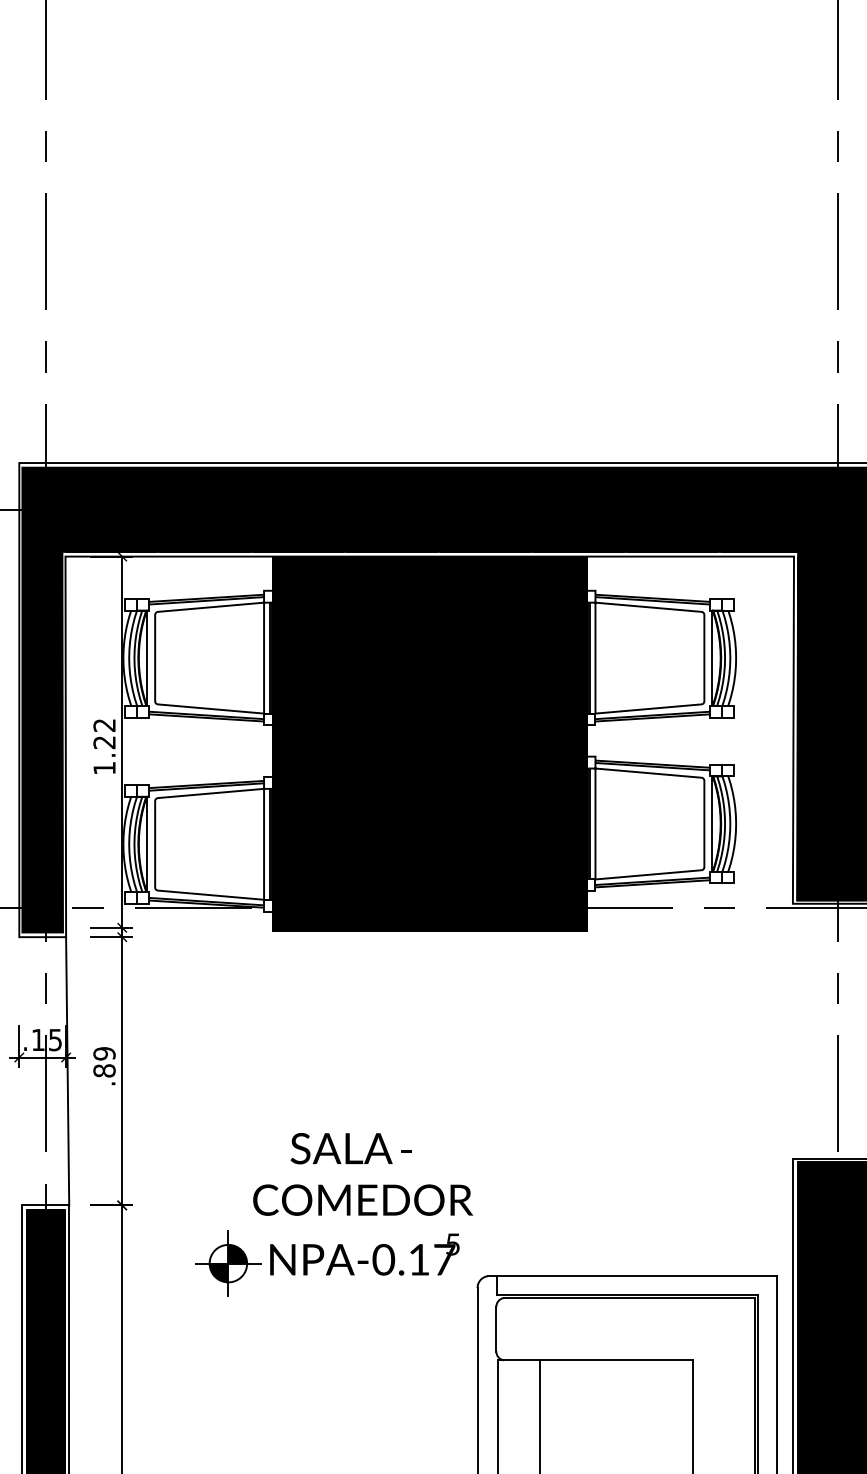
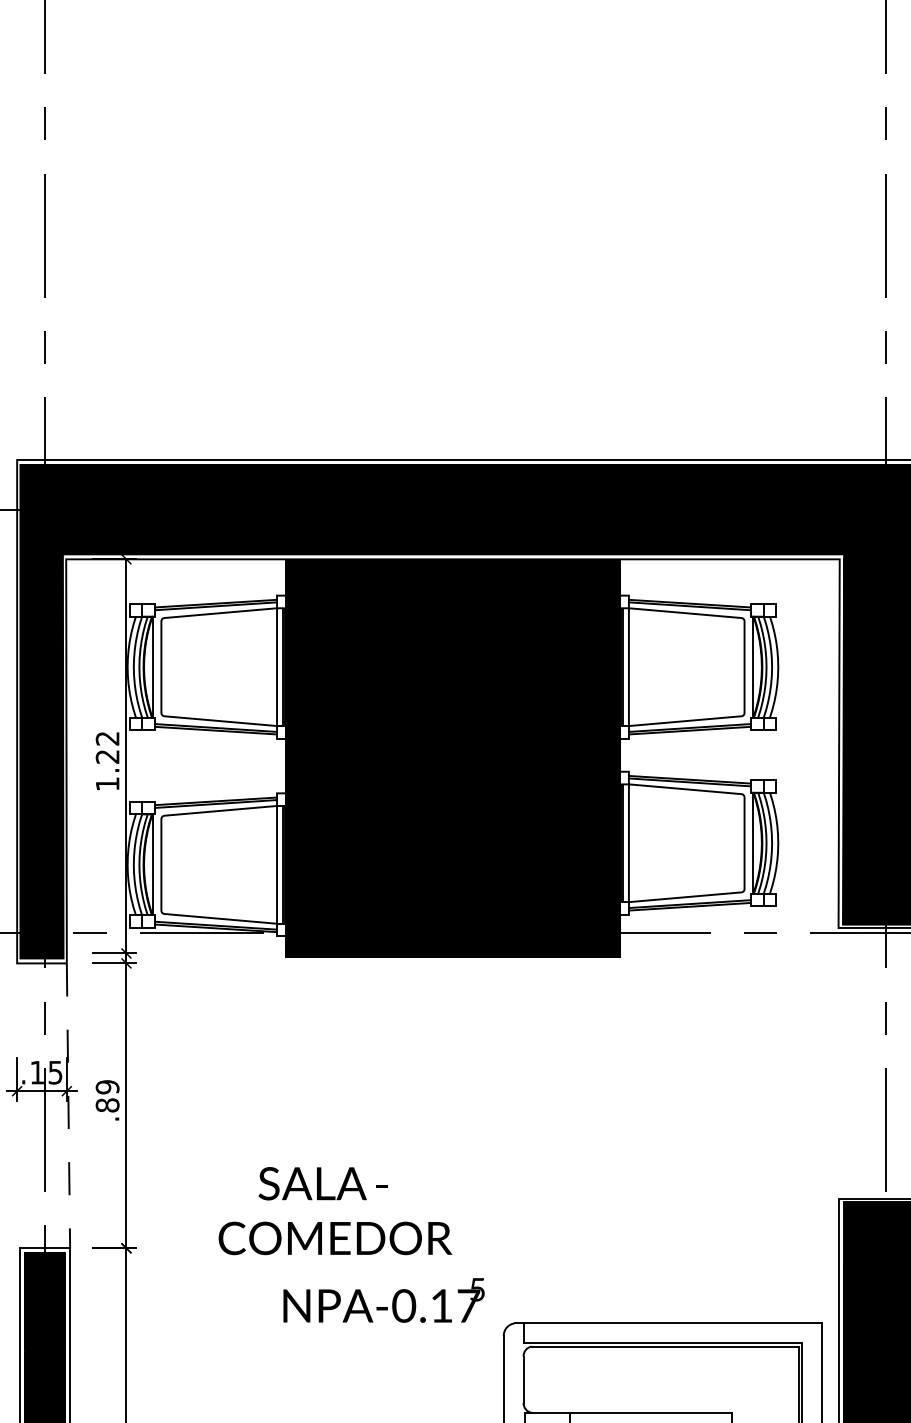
line: (67, 1071) -> (68, 1106), solid -> dashed
text: (363, 1174) -> (335, 1211), moved
part: (228, 1263) -> (239, 1309), removed

